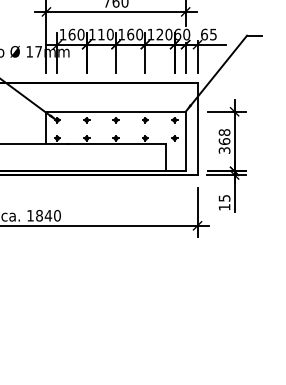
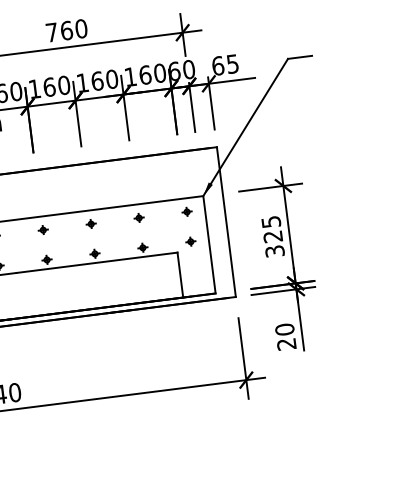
text: (101, 34) -> (49, 87), 110 -> 160
text: (159, 34) -> (144, 75), 120 -> 160
text: (224, 136) -> (271, 228), 368 -> 325
text: (224, 202) -> (285, 336), 15 -> 20

